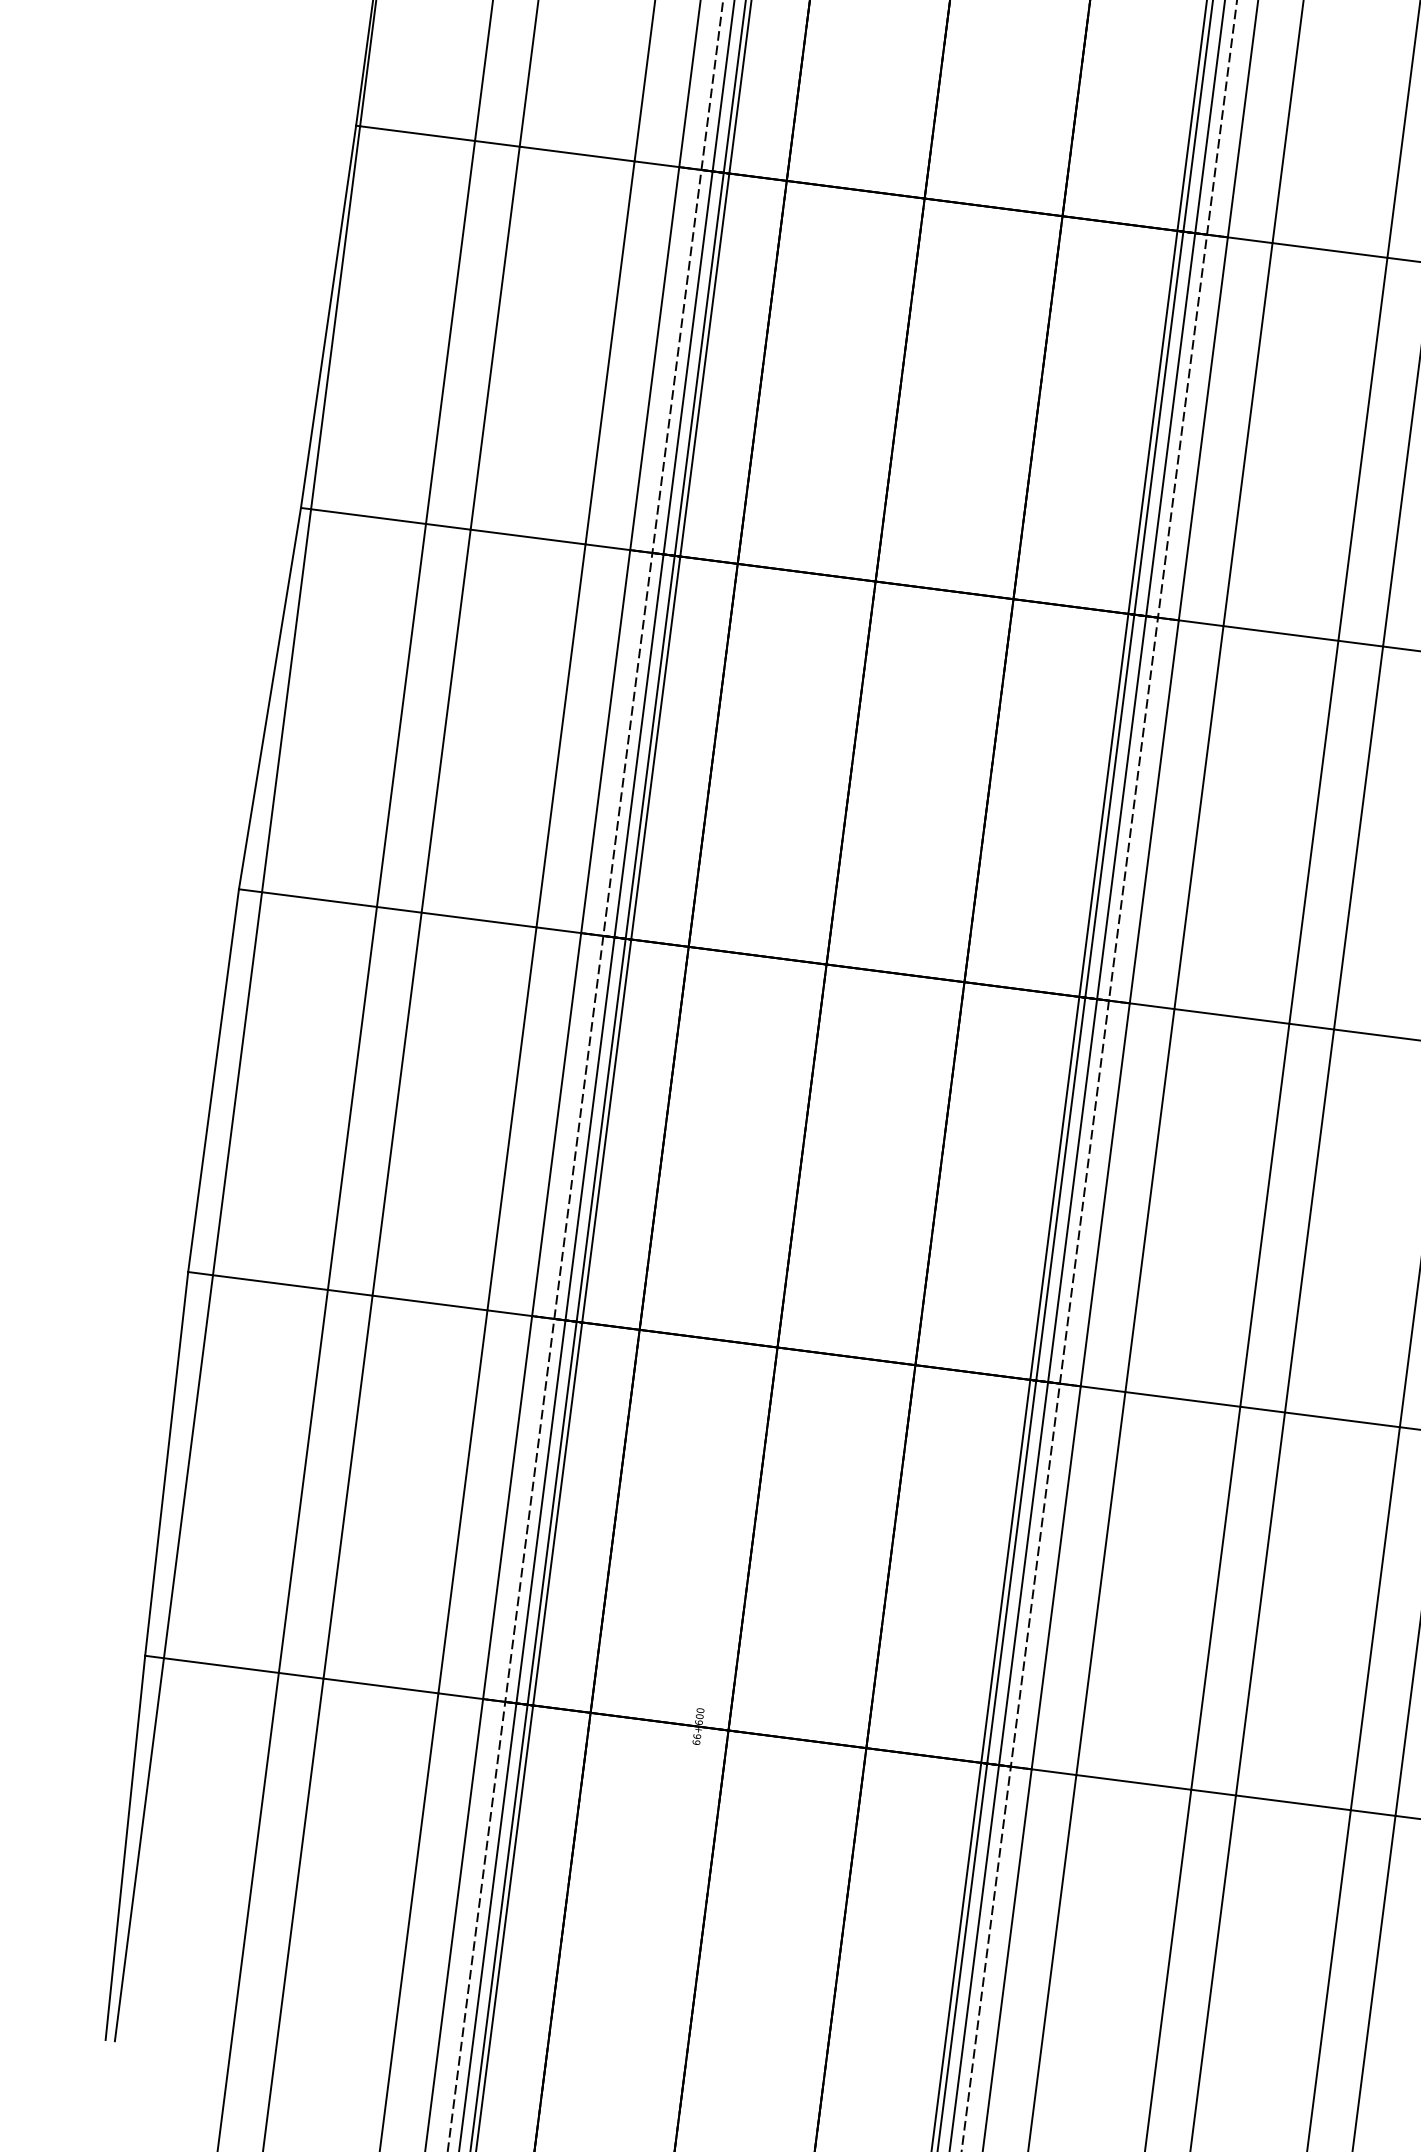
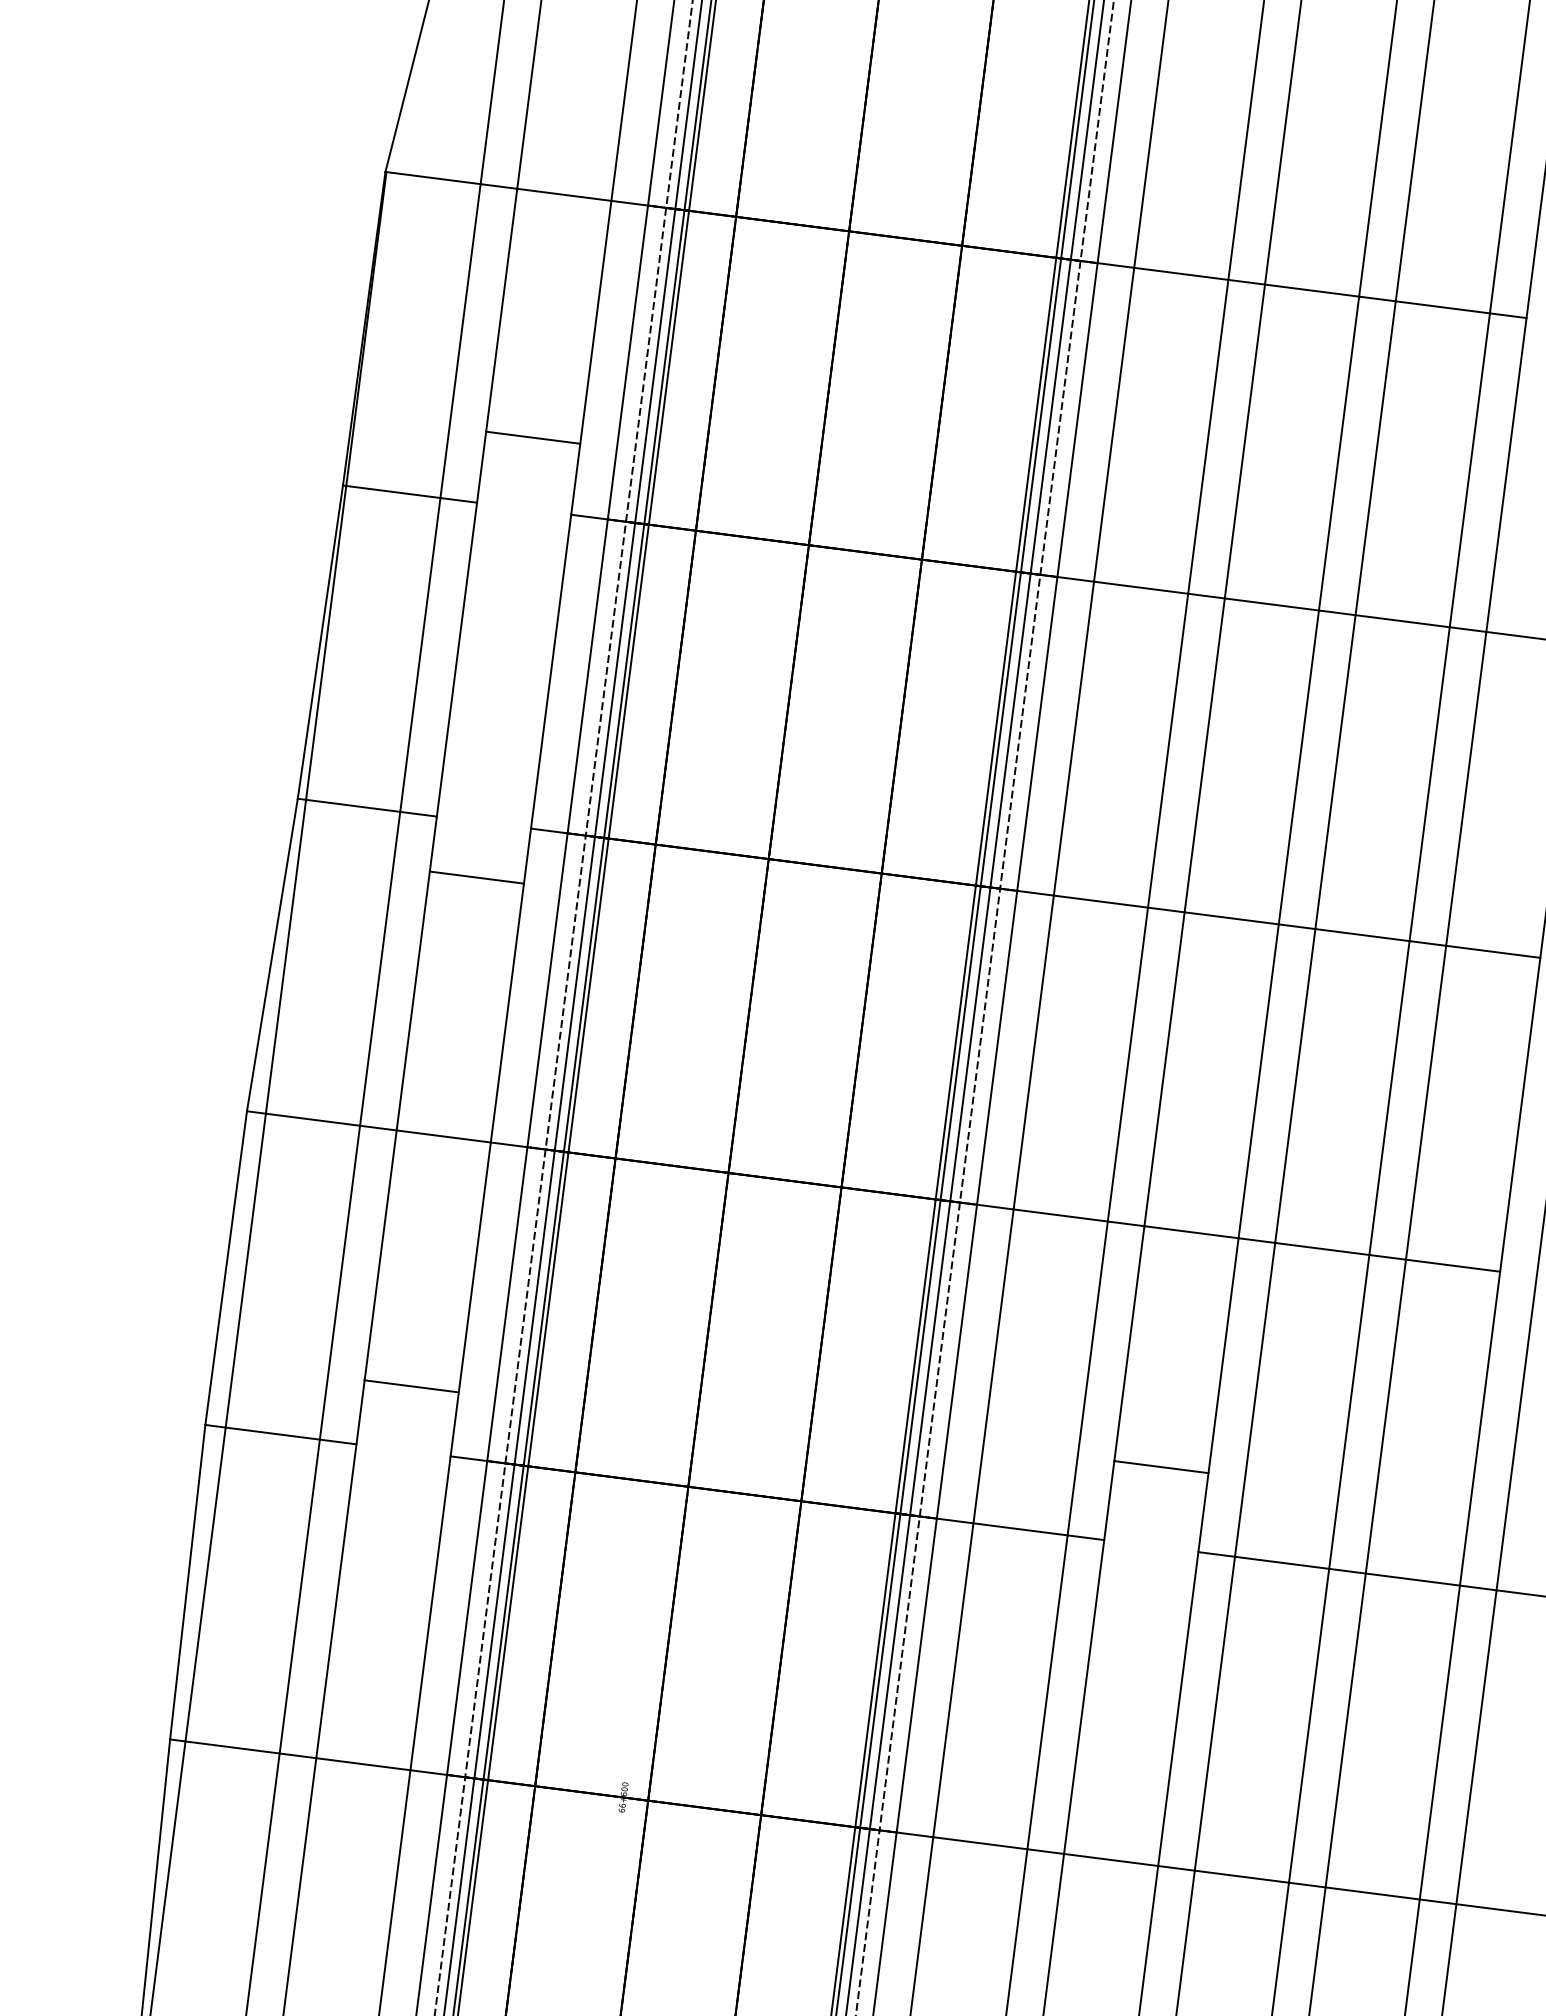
line: (577, 153) -> (533, 437), moved
line: (527, 536) -> (476, 877), moved
line: (429, 1303) -> (411, 1386), moved
line: (1342, 1420) -> (1161, 1467), moved

